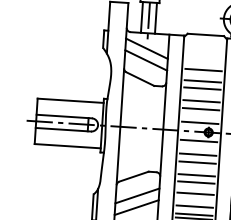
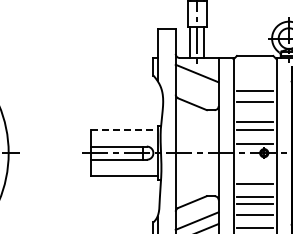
line: (145, 60) -> (196, 85), removed
line: (201, 88) -> (254, 109), removed
line: (70, 100) -> (124, 130), solid -> dashed
line: (198, 141) -> (254, 162), removed
line: (197, 154) -> (254, 175), removed

